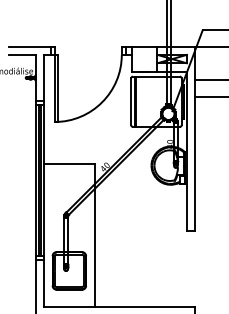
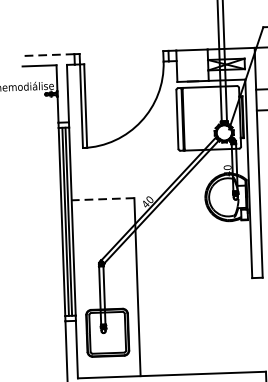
line: (29, 46) -> (48, 55), solid -> dashed
line: (68, 163) -> (101, 199), solid -> dashed

